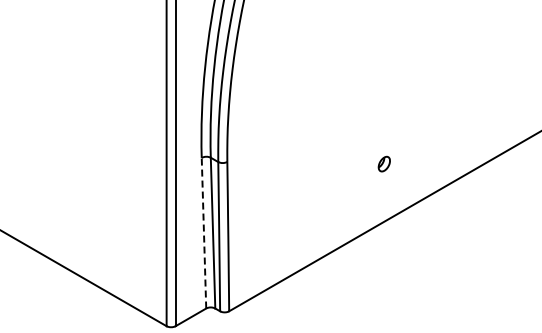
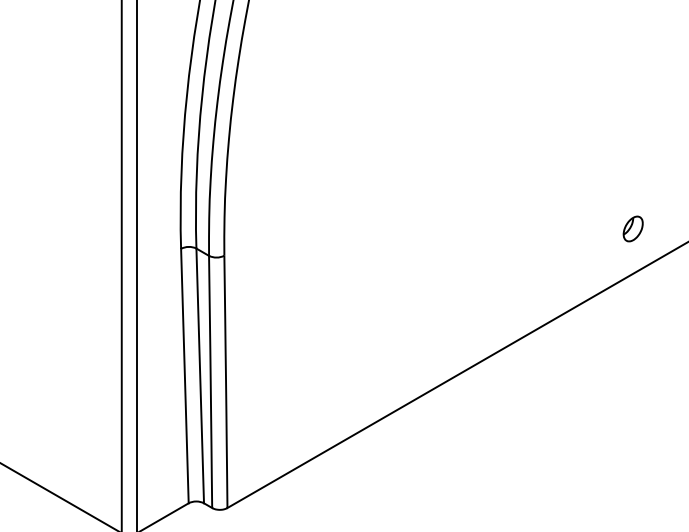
part: (383, 163) -> (631, 227), moved
line: (203, 232) -> (184, 374), dashed -> solid

